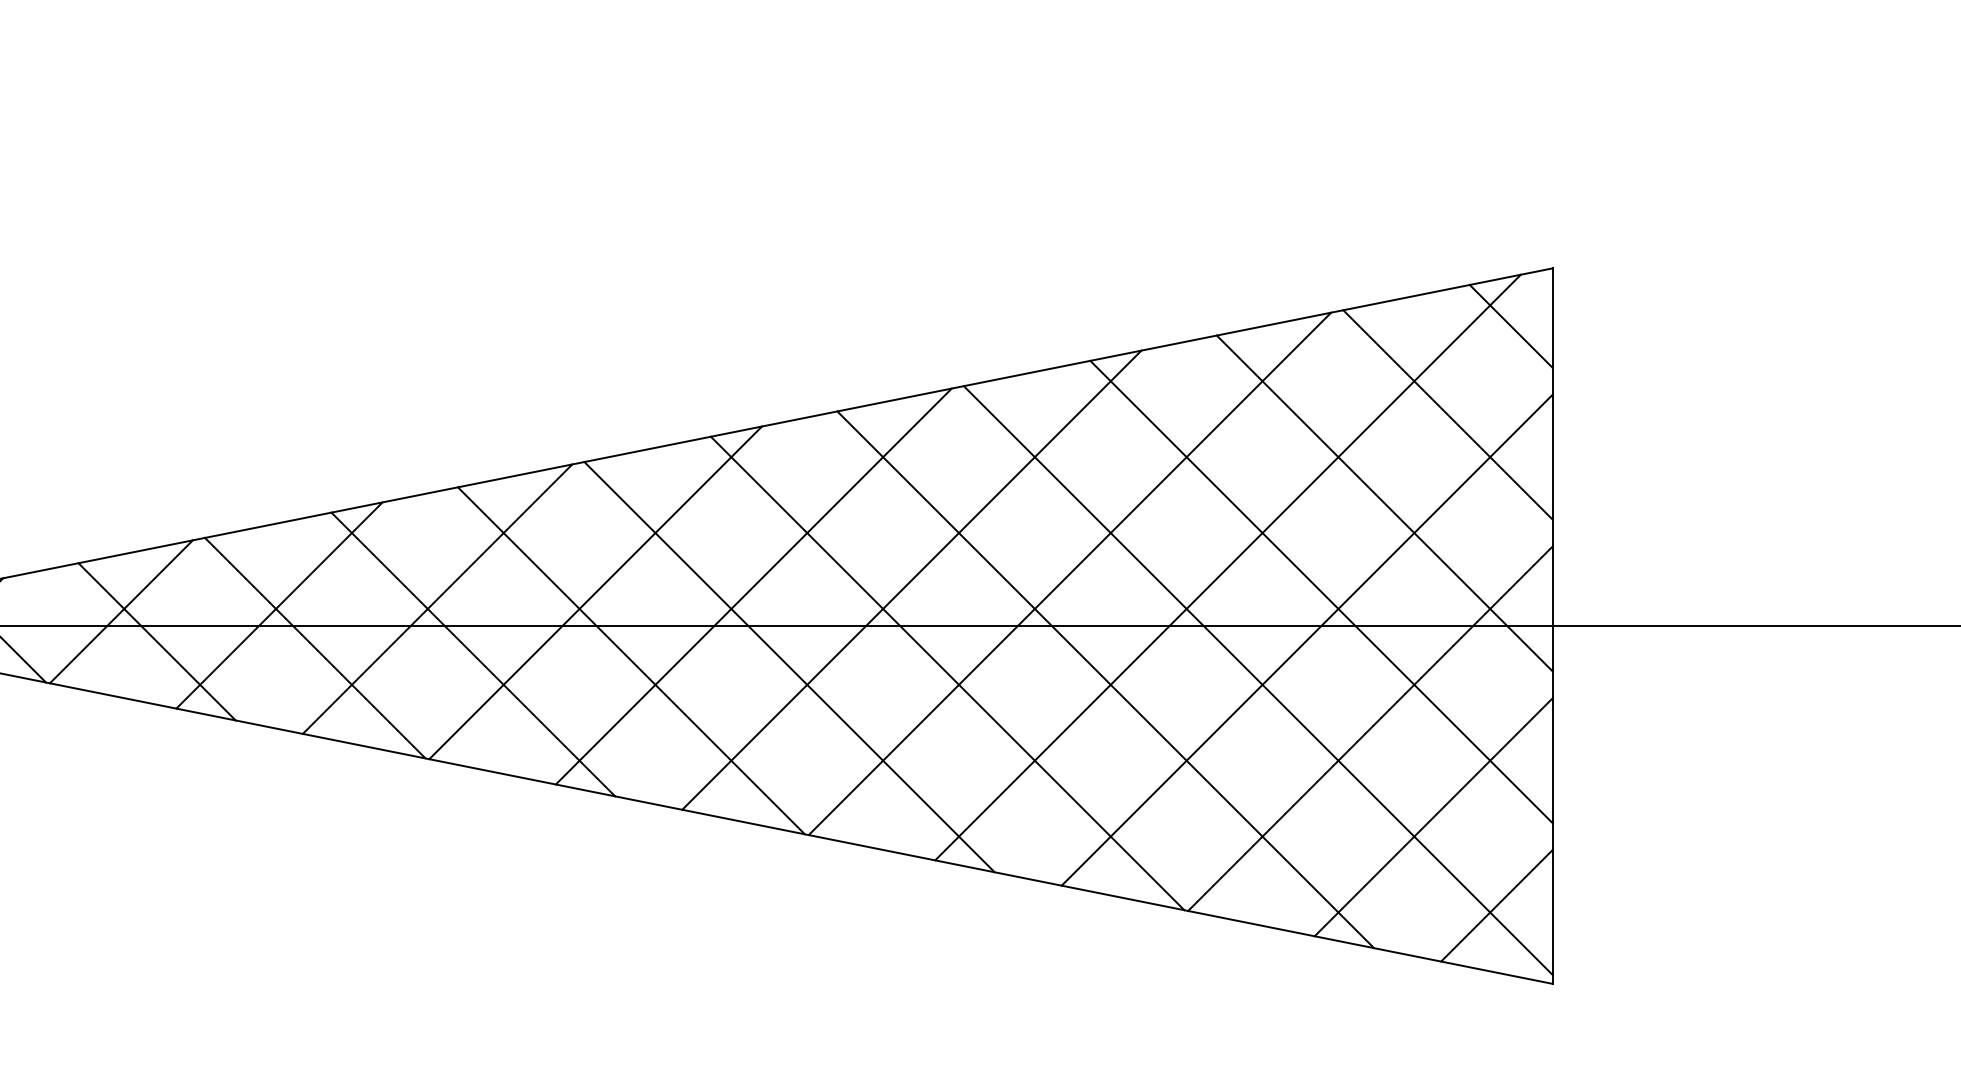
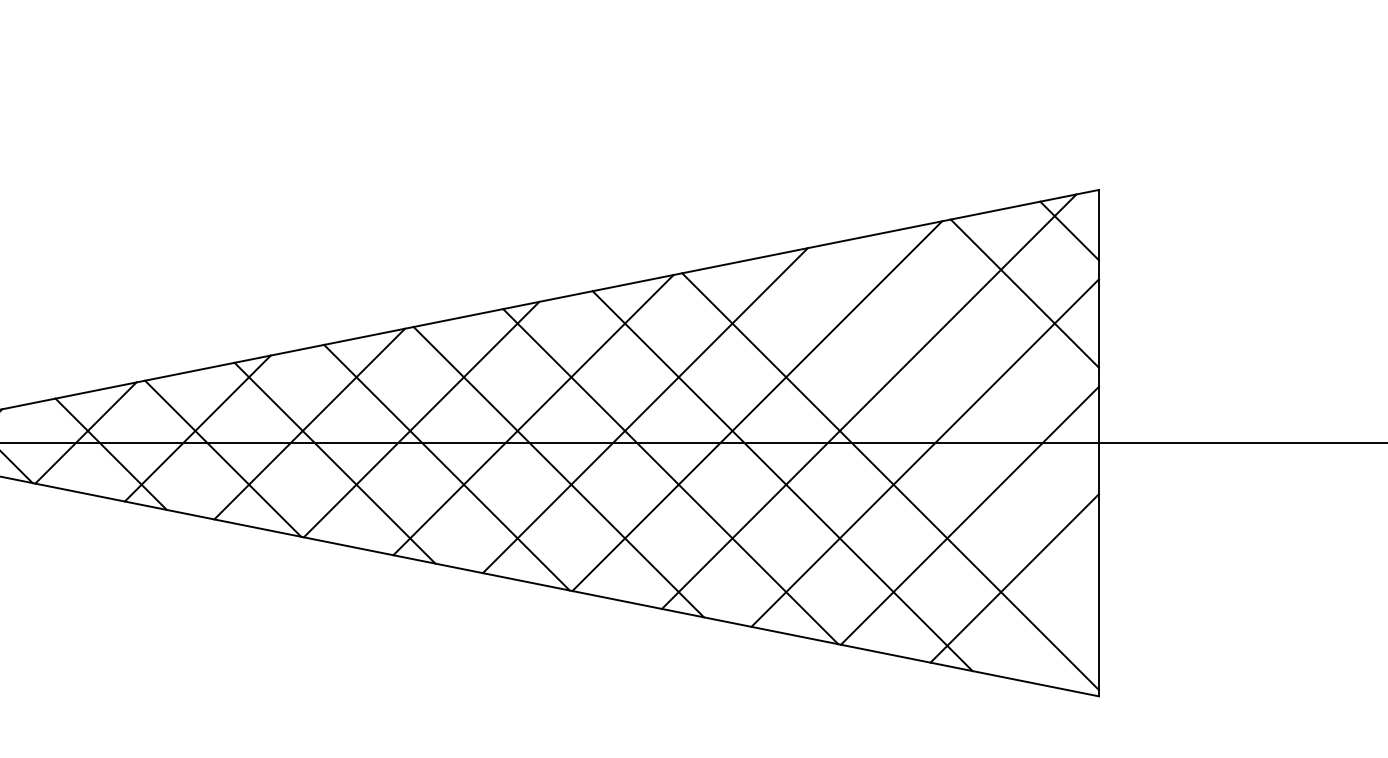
line: (1384, 503) -> (979, 356), removed
line: (1321, 591) -> (935, 418), removed
line: (1496, 905) -> (1059, 640), removed

